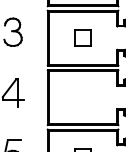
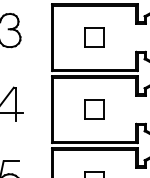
part: (82, 97) -> (94, 109), added

